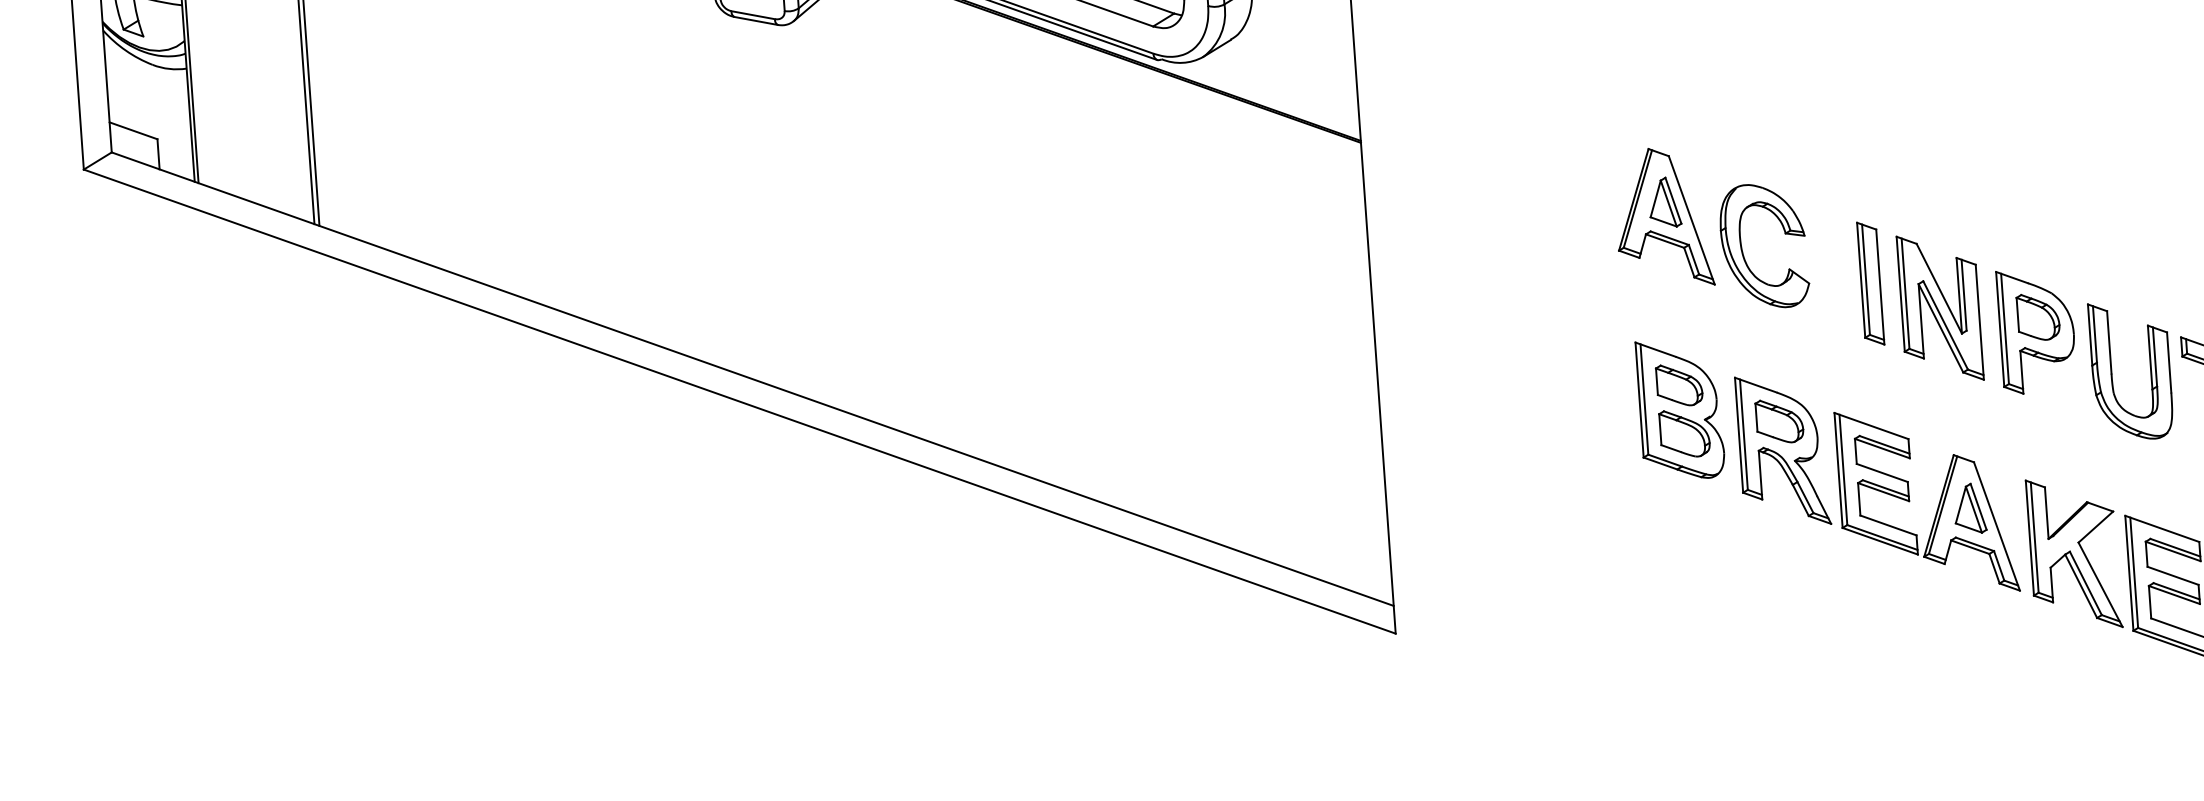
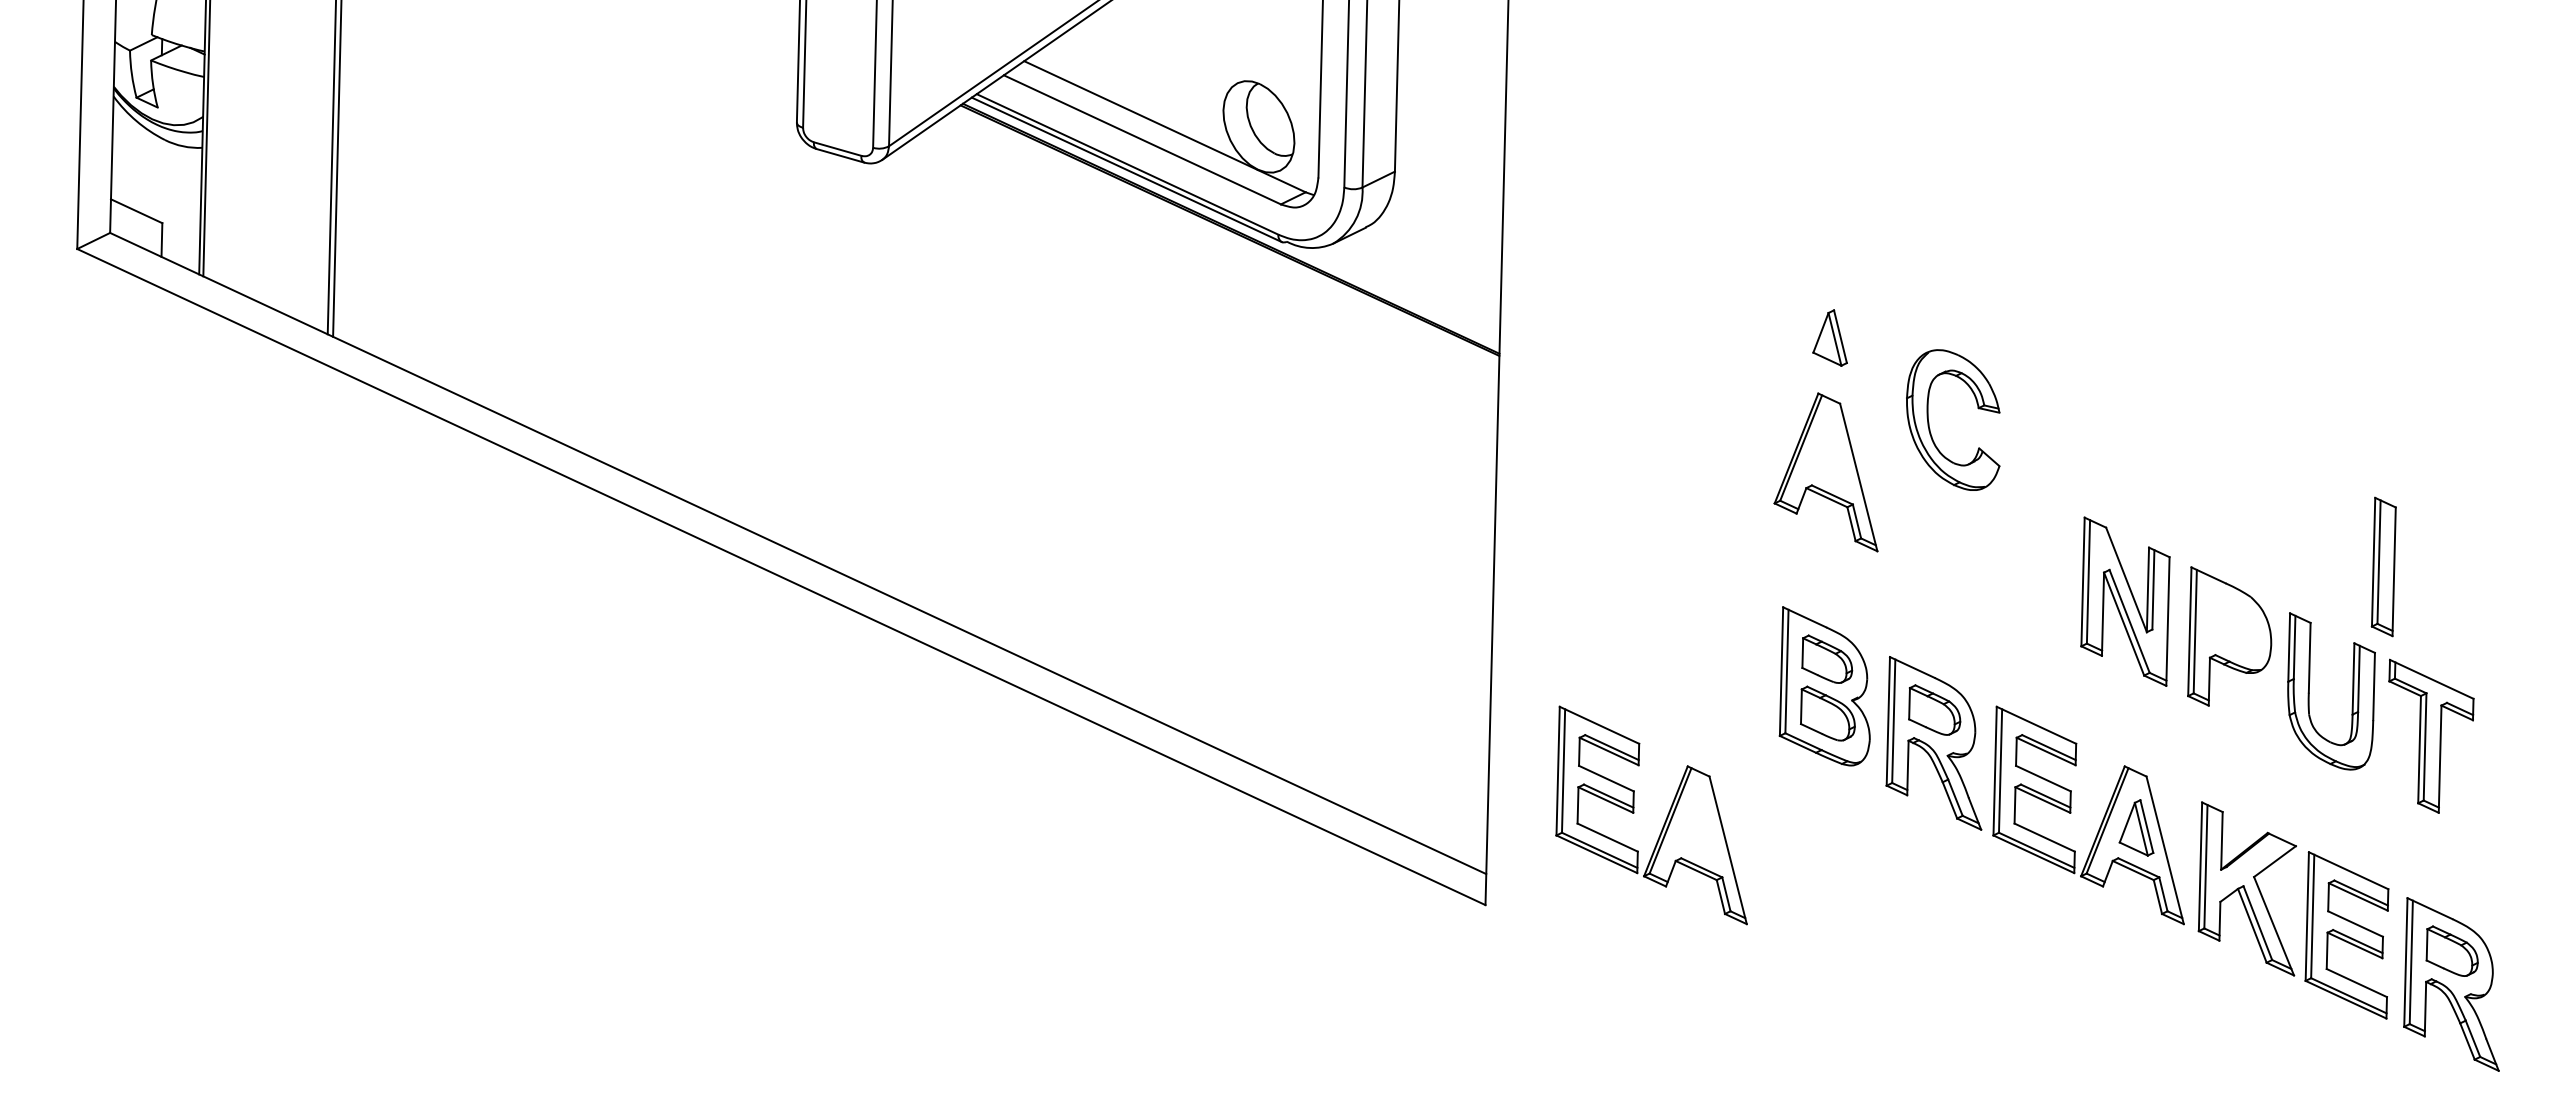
part: (1663, 202) -> (1829, 337), moved
part: (1743, 250) -> (1929, 422), moved
part: (1870, 283) -> (2383, 566), moved
part: (2038, 316) -> (2233, 621), removed
part: (1548, 543) -> (1664, 821), added

